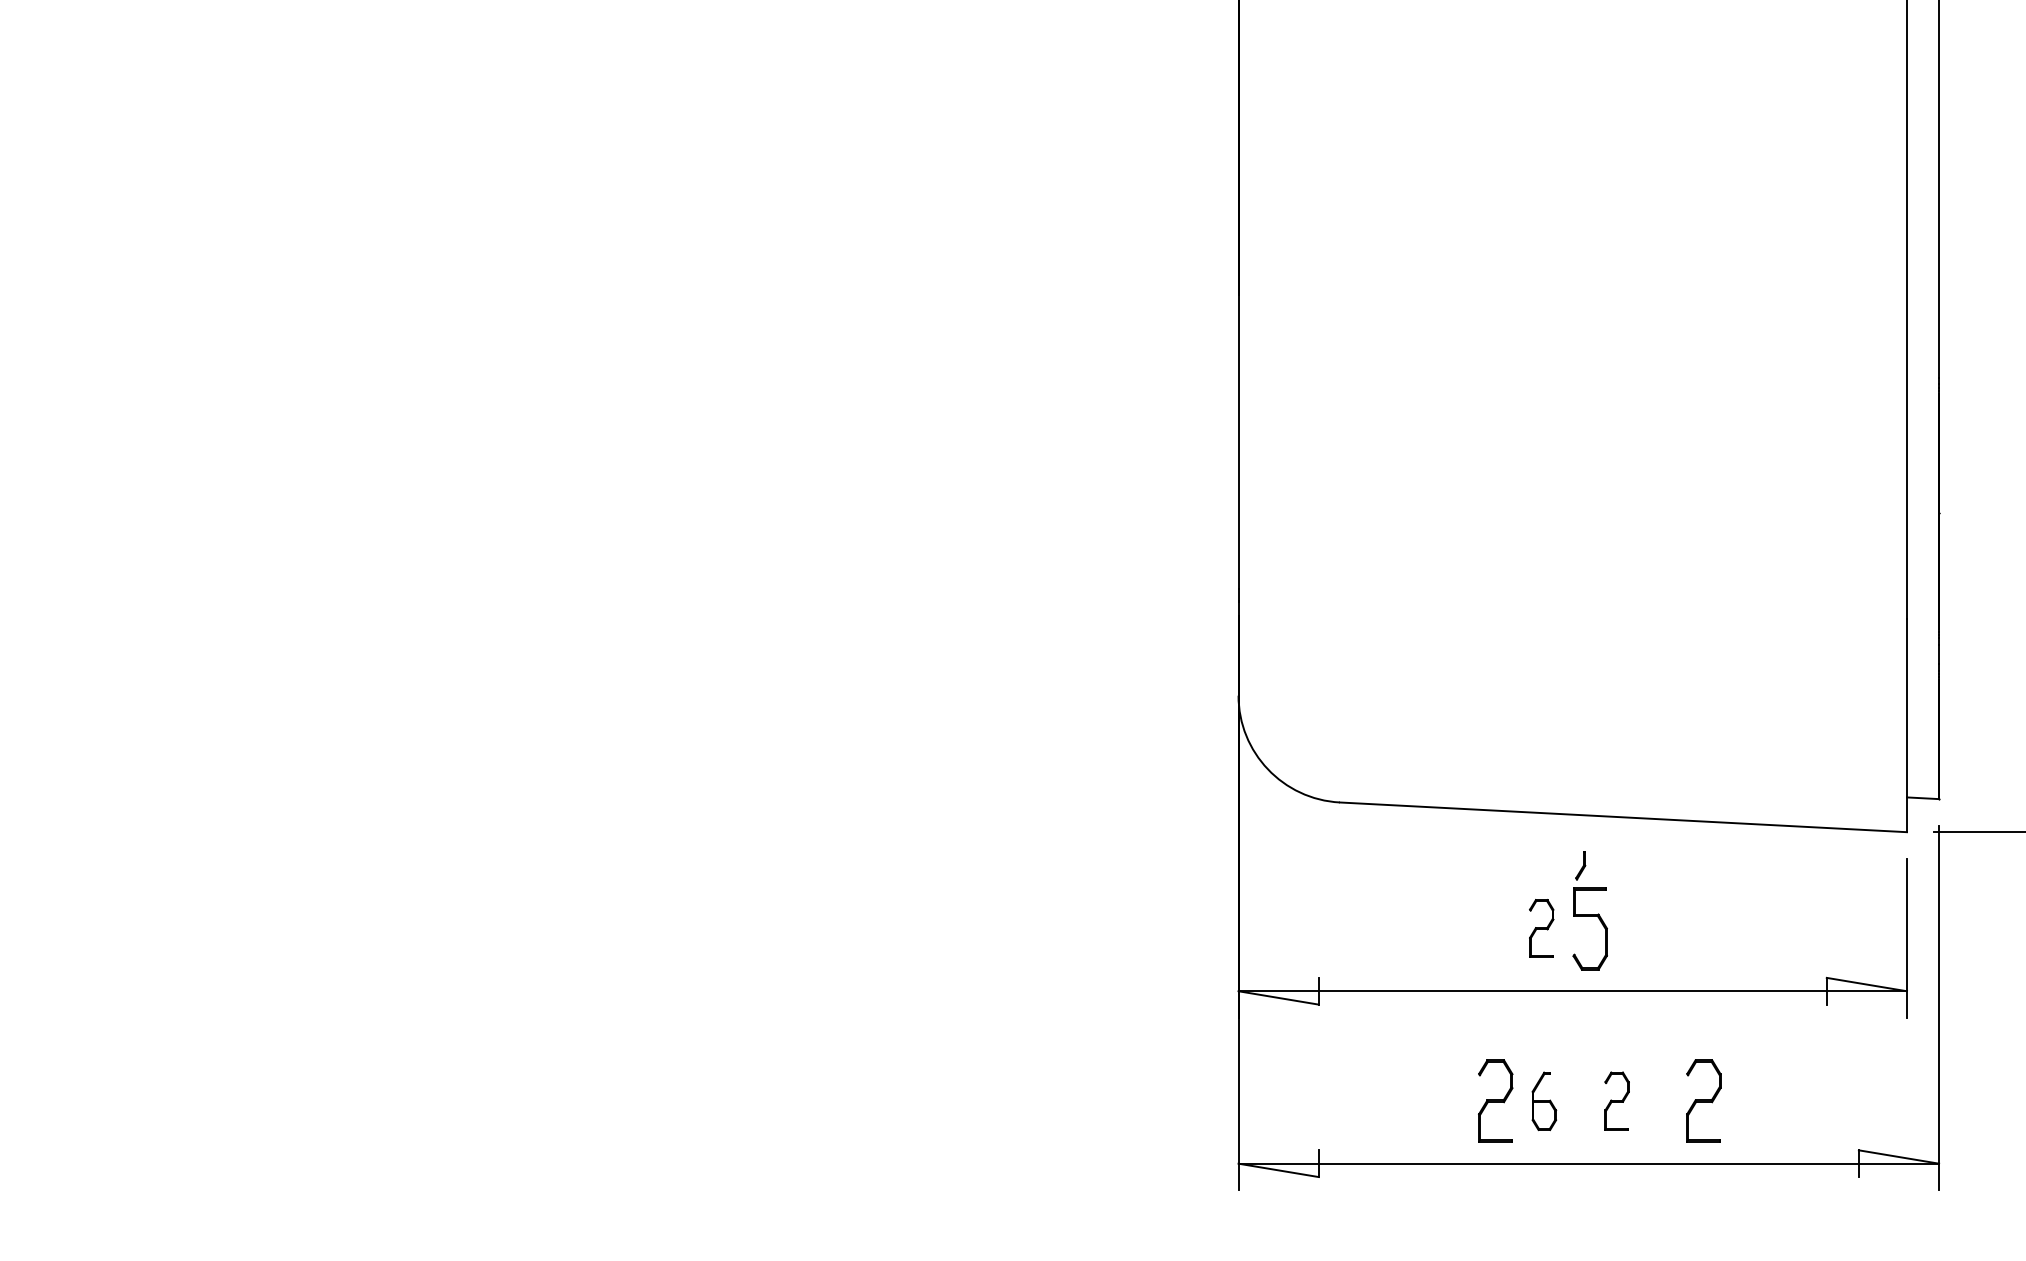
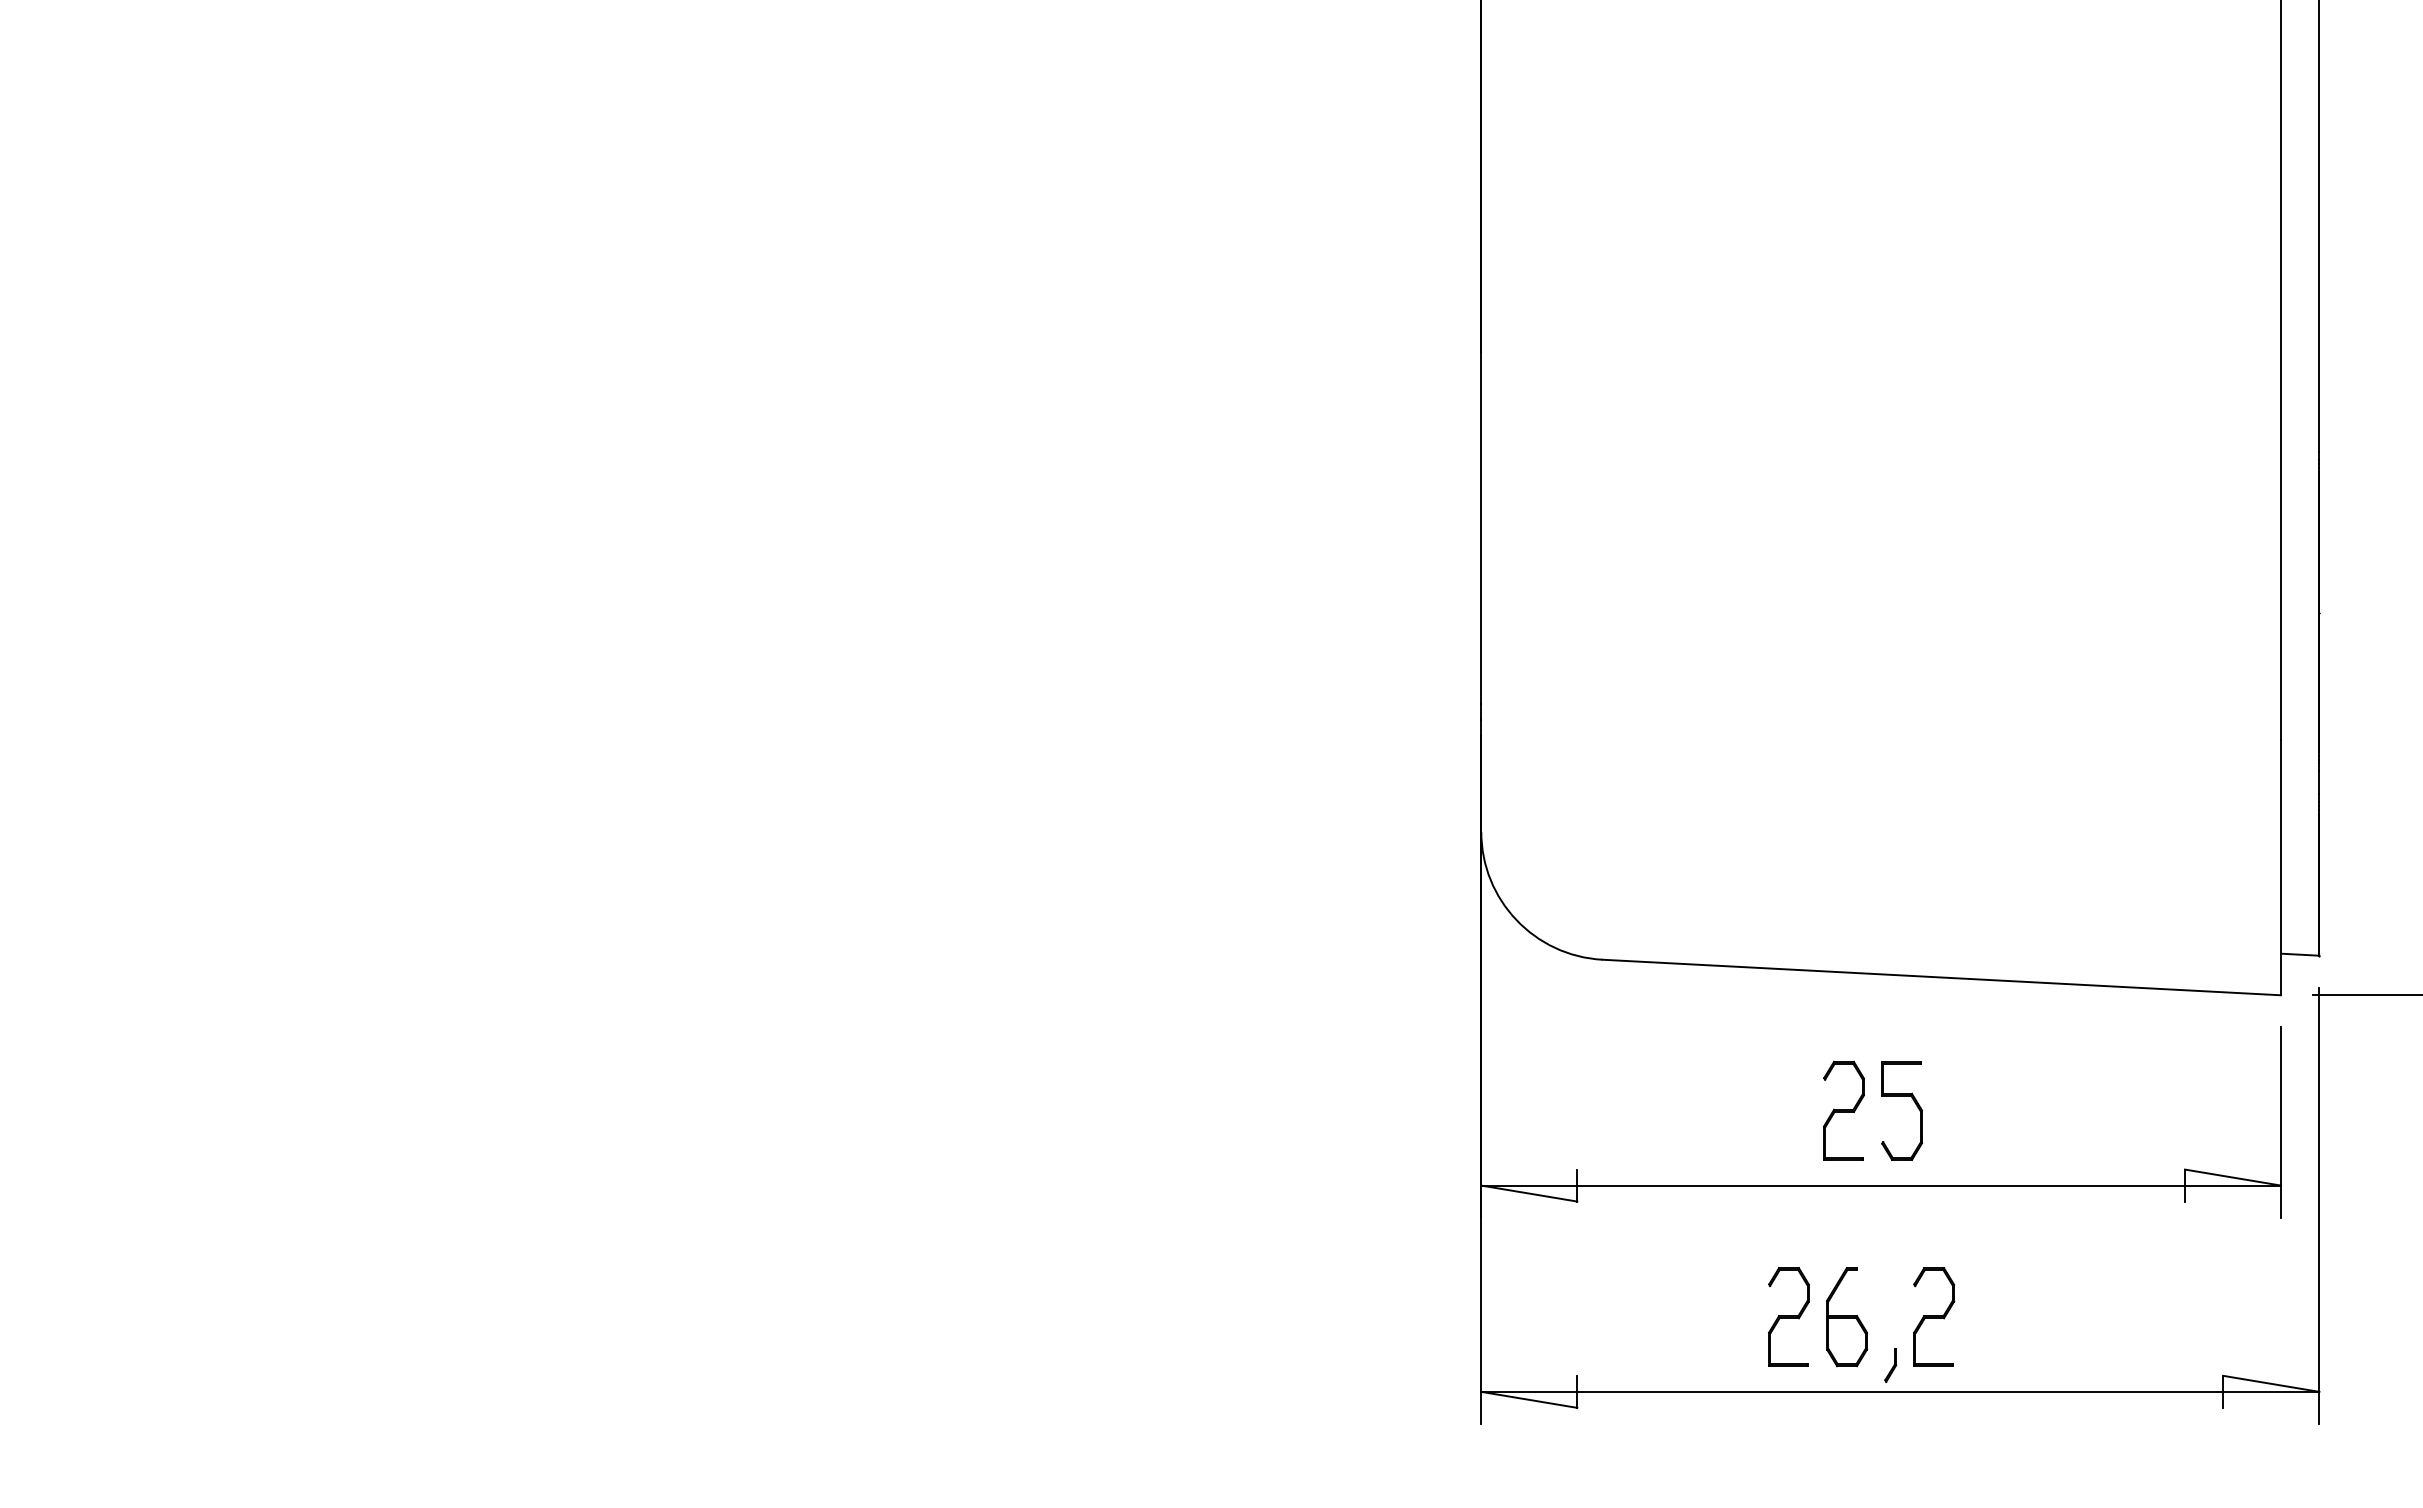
part: (1580, 865) -> (1890, 1365), moved
part: (1541, 928) -> (1843, 1110), size x1.43
part: (1617, 1100) -> (1934, 1316), size x1.43
part: (1704, 1100) -> (2038, 1316), removed
part: (1544, 1101) -> (1847, 1317), size x1.43

